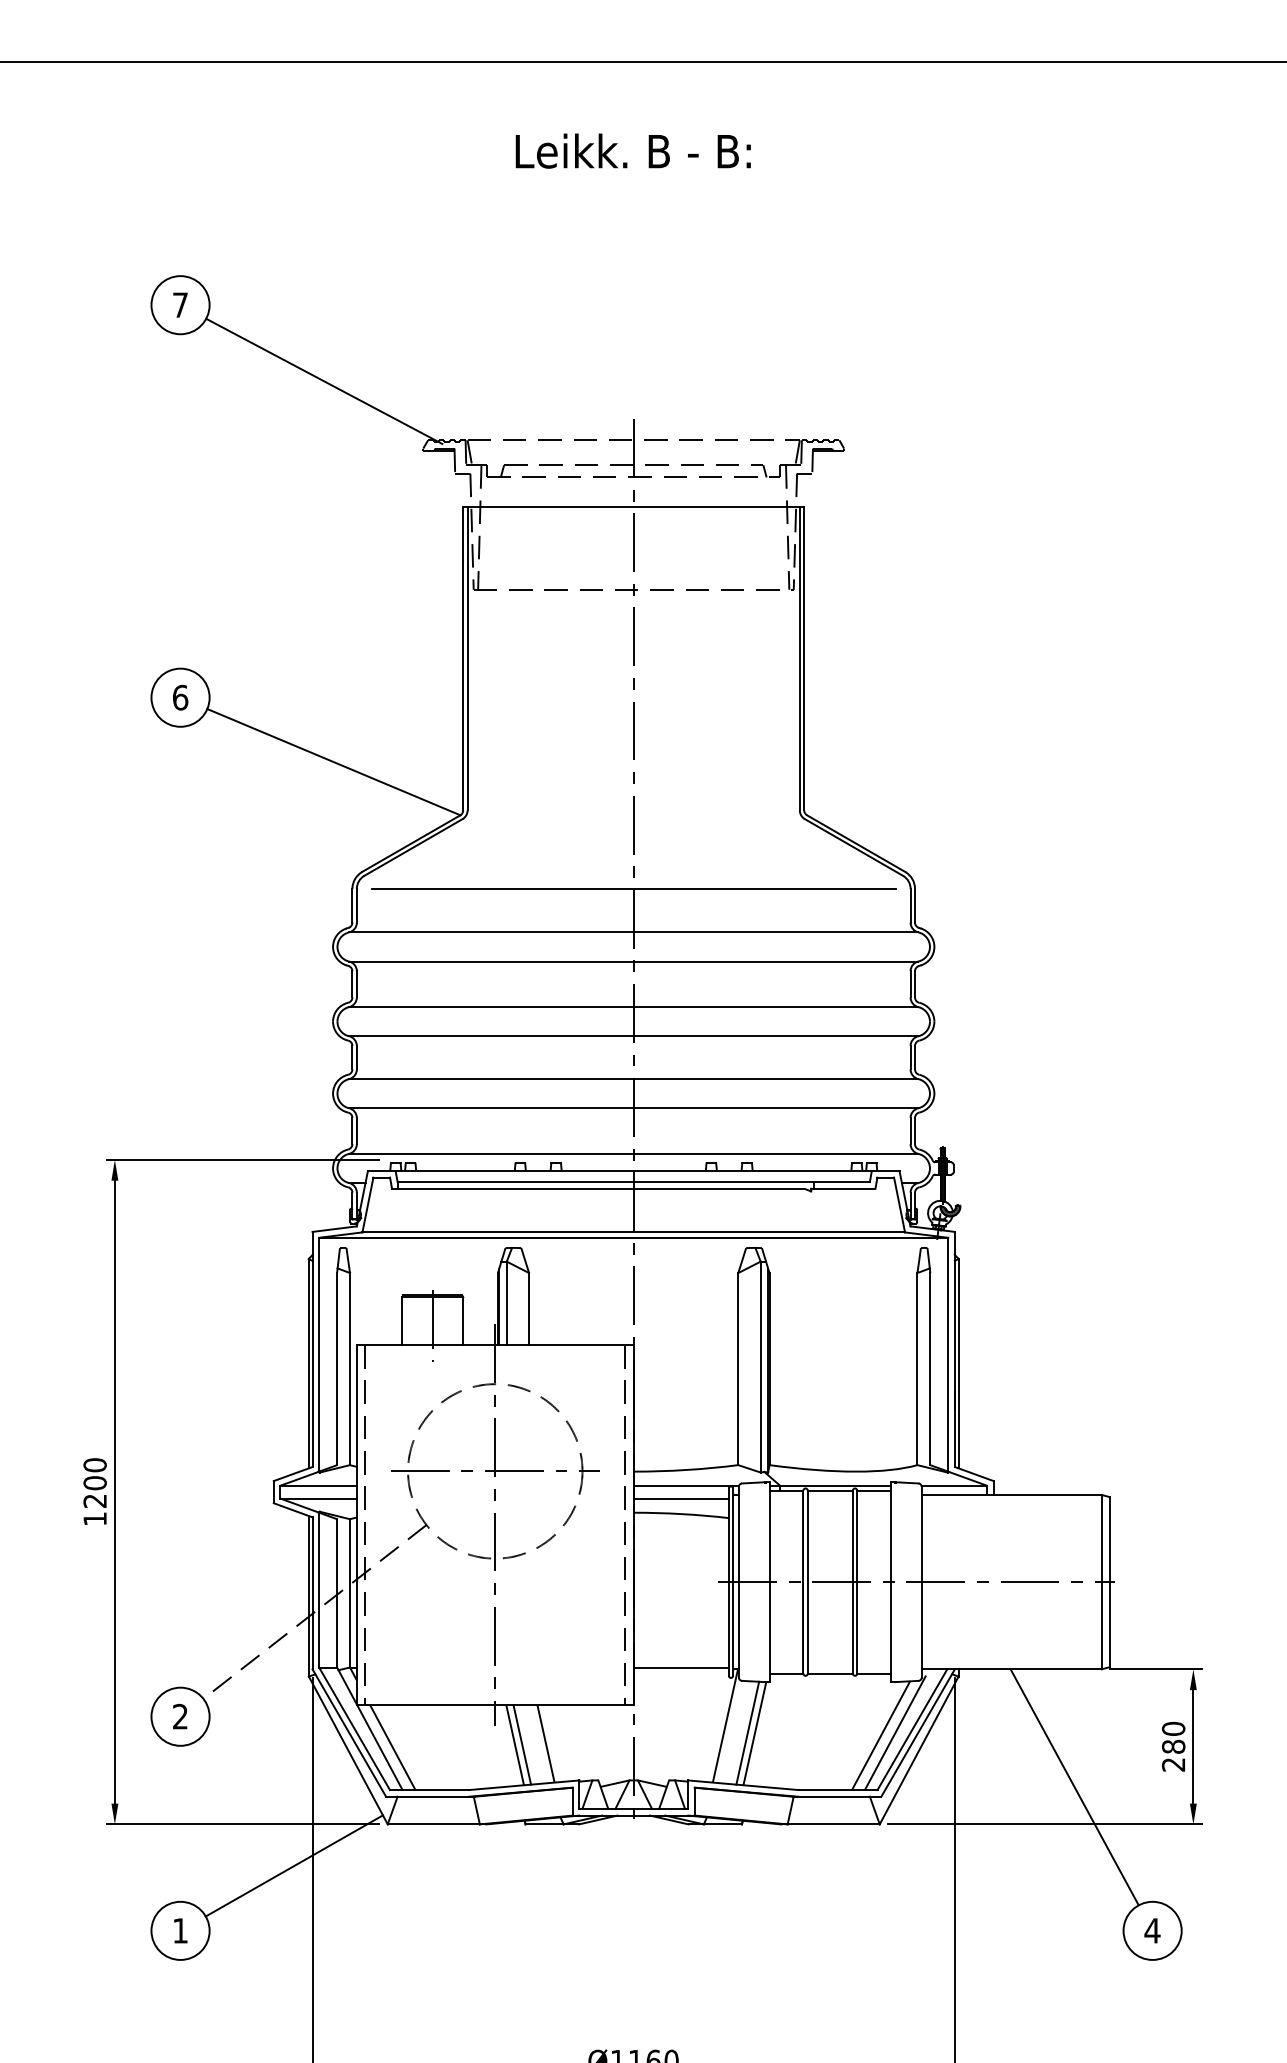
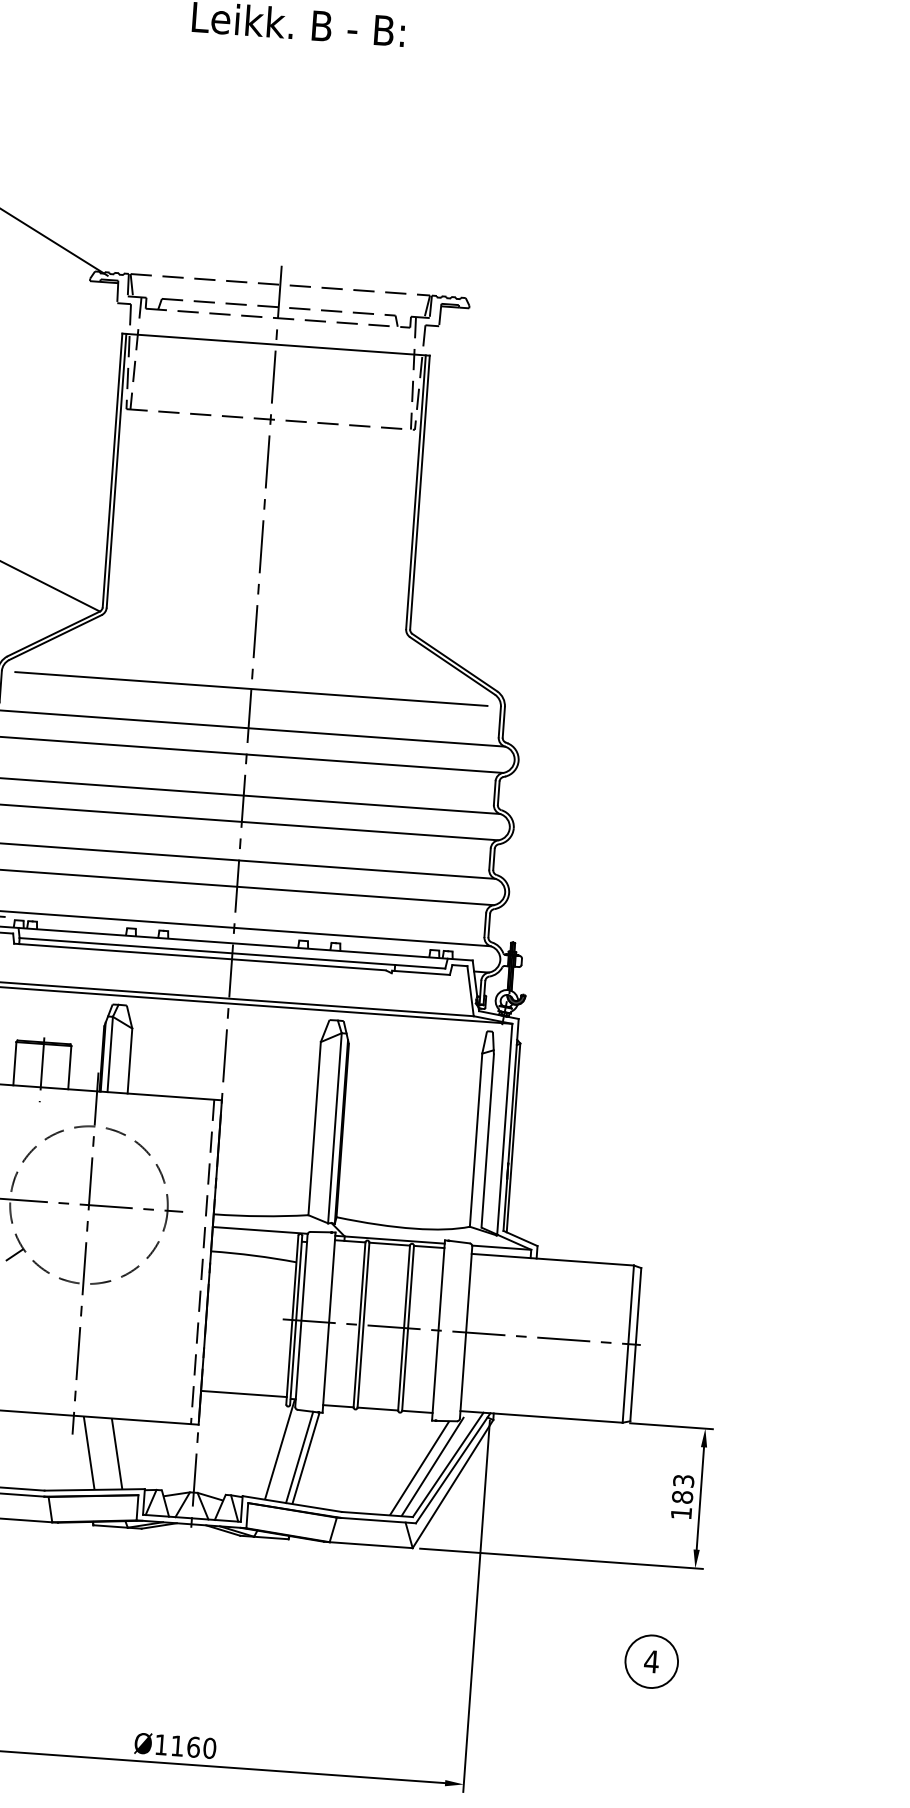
line: (680, 1498) -> (254, 1241), removed
line: (522, 1744) -> (95, 1453), removed
text: (1173, 1746) -> (682, 1496), 280 -> 183
line: (1074, 1787) -> (590, 1527), removed

